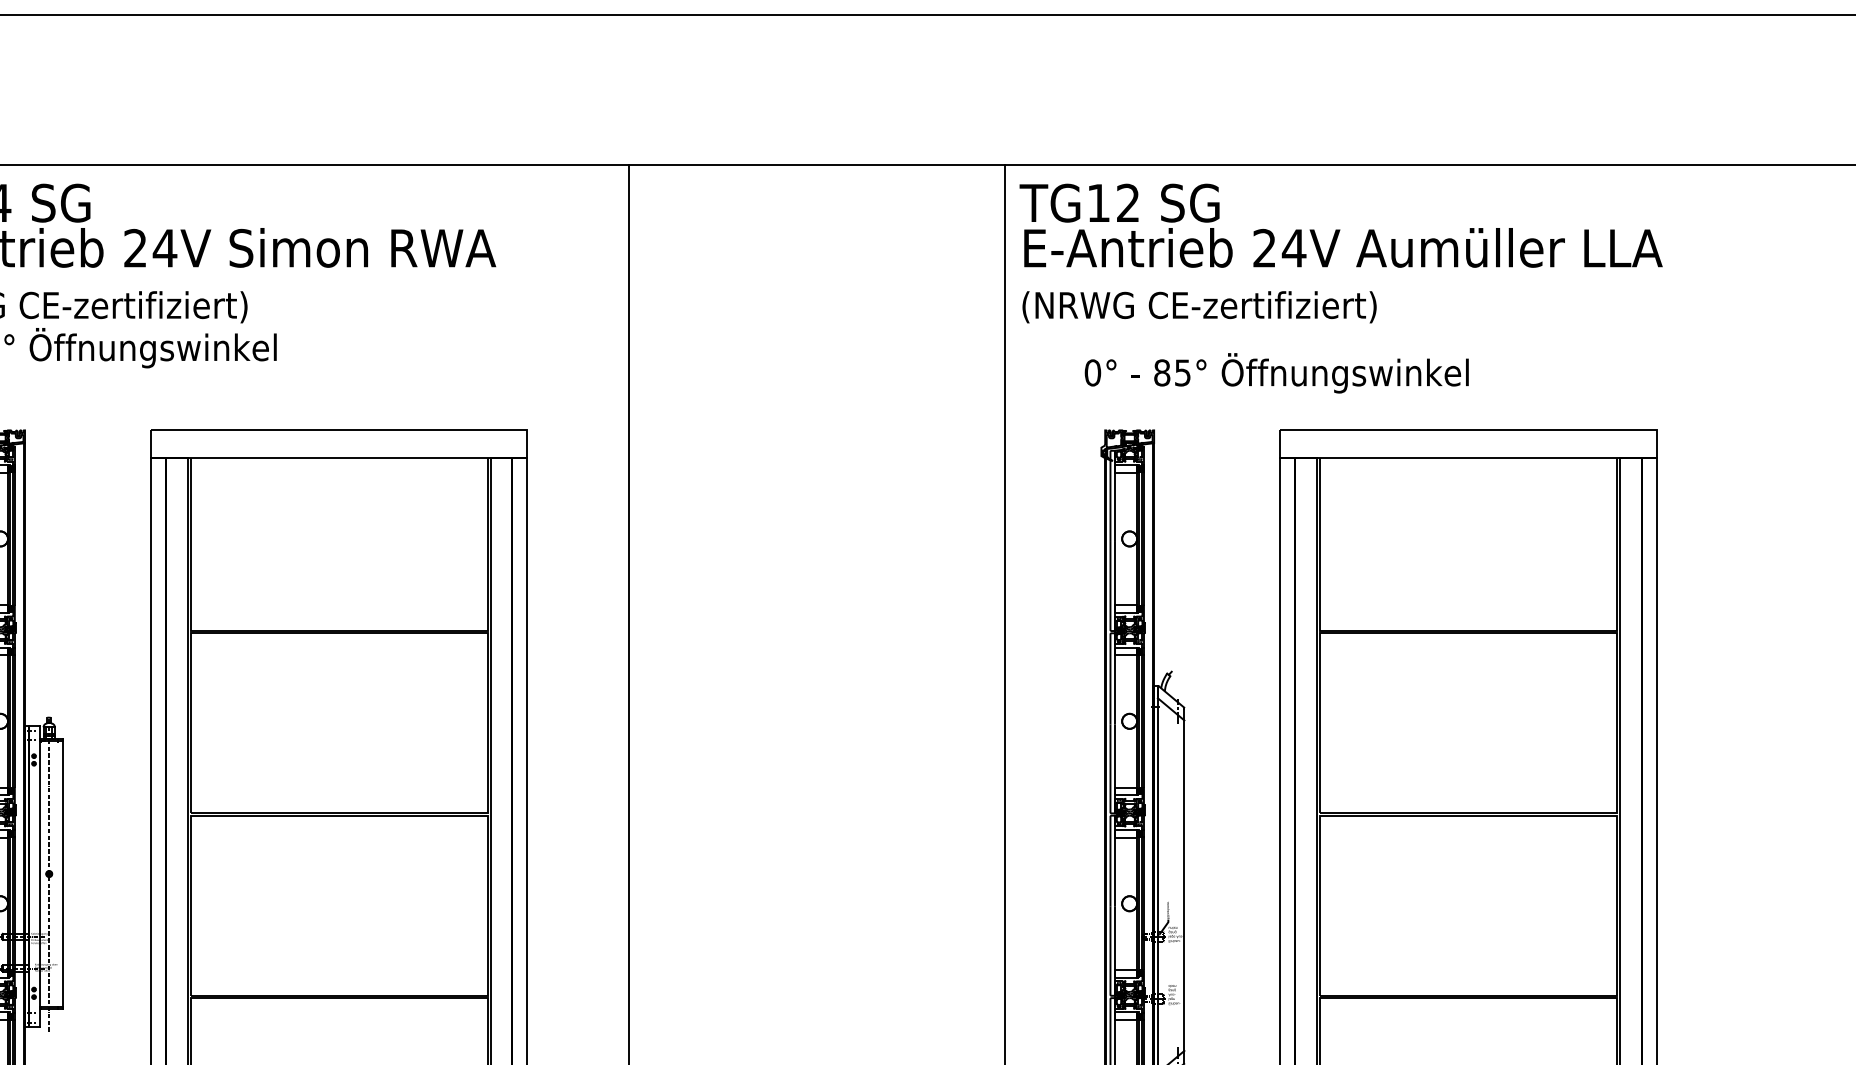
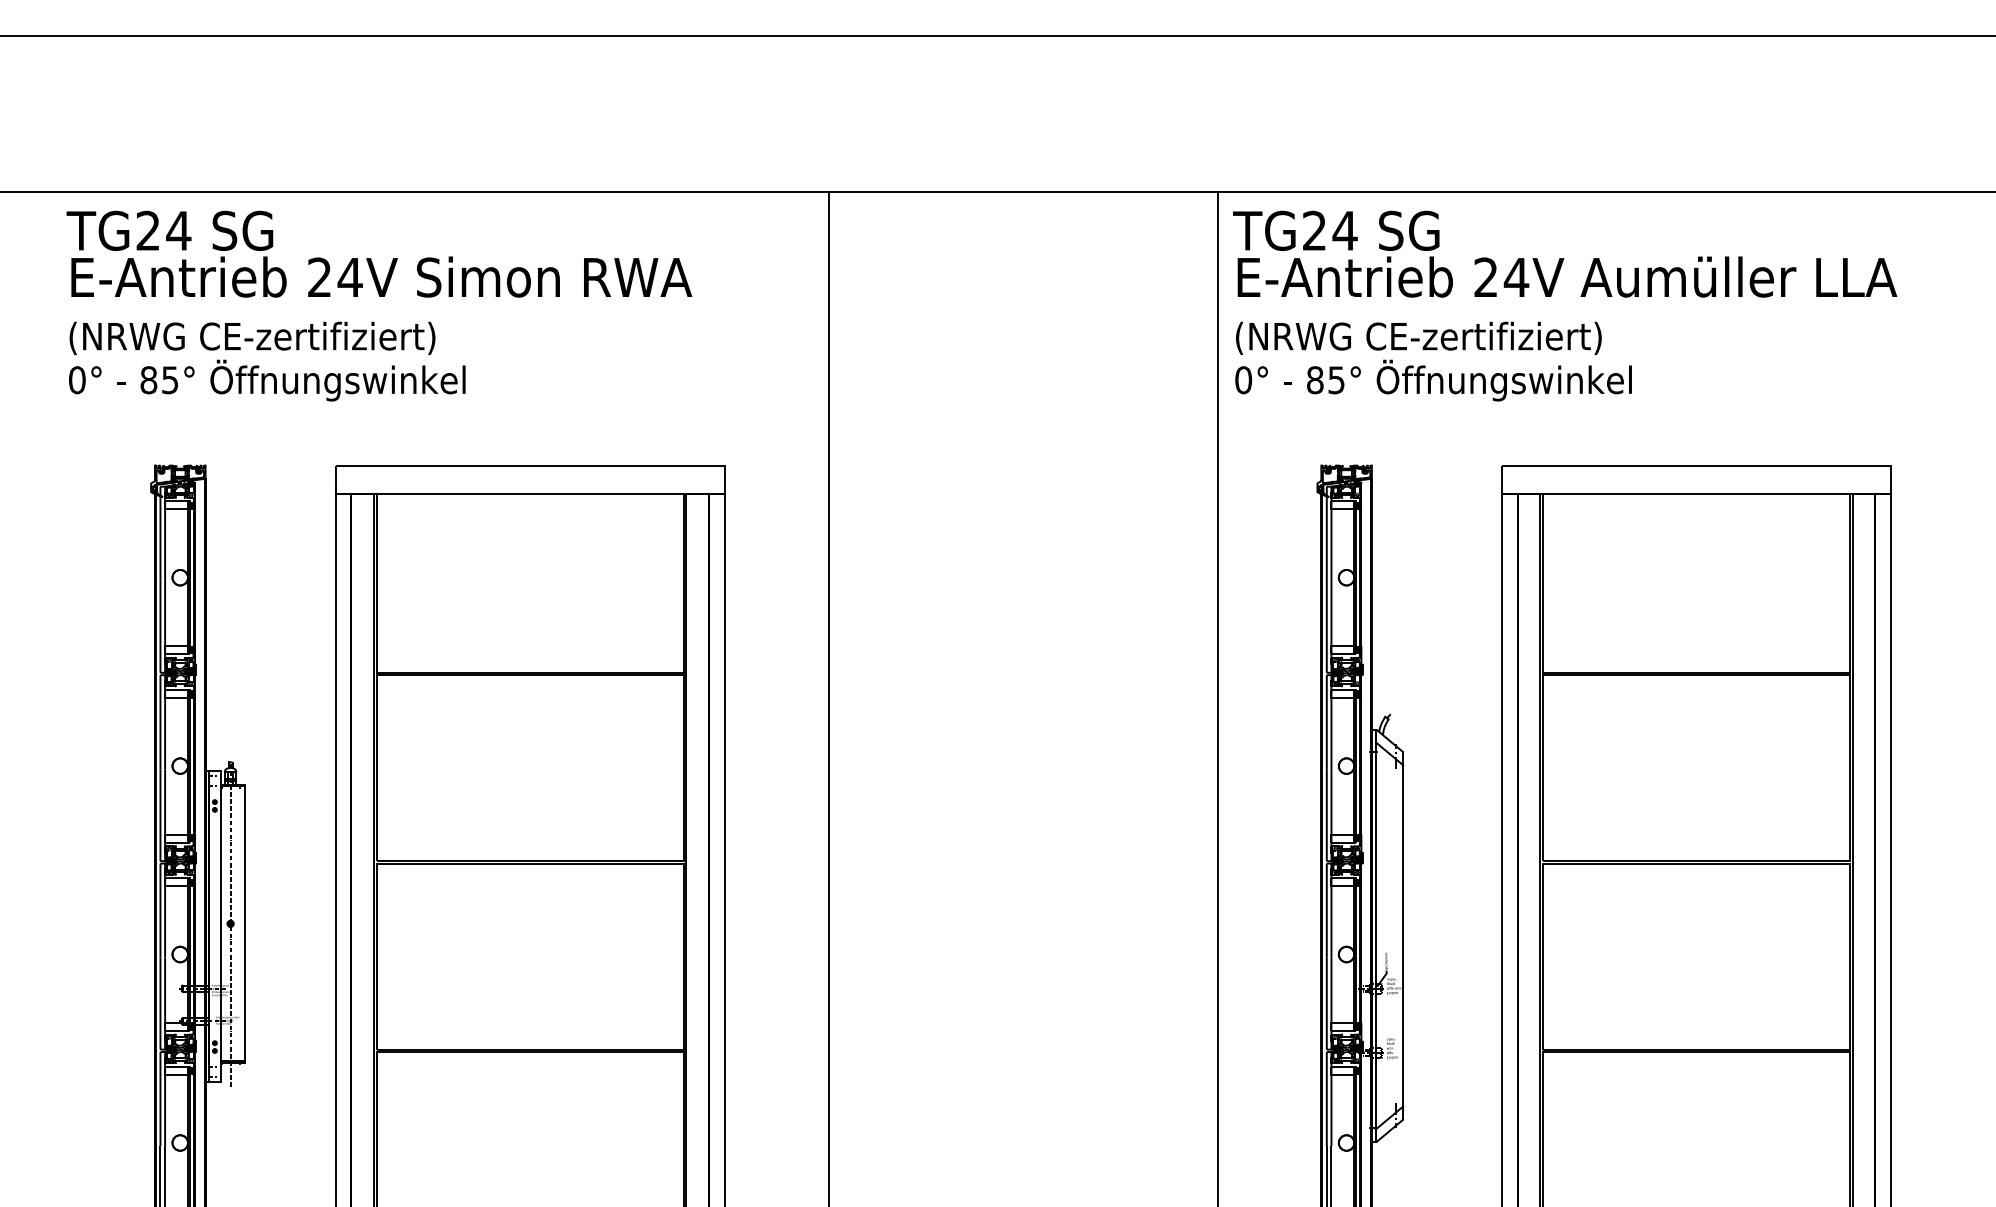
text: (1114, 202) -> (1330, 230), TG12 -> TG24
text: (1276, 373) -> (1433, 380), moved

